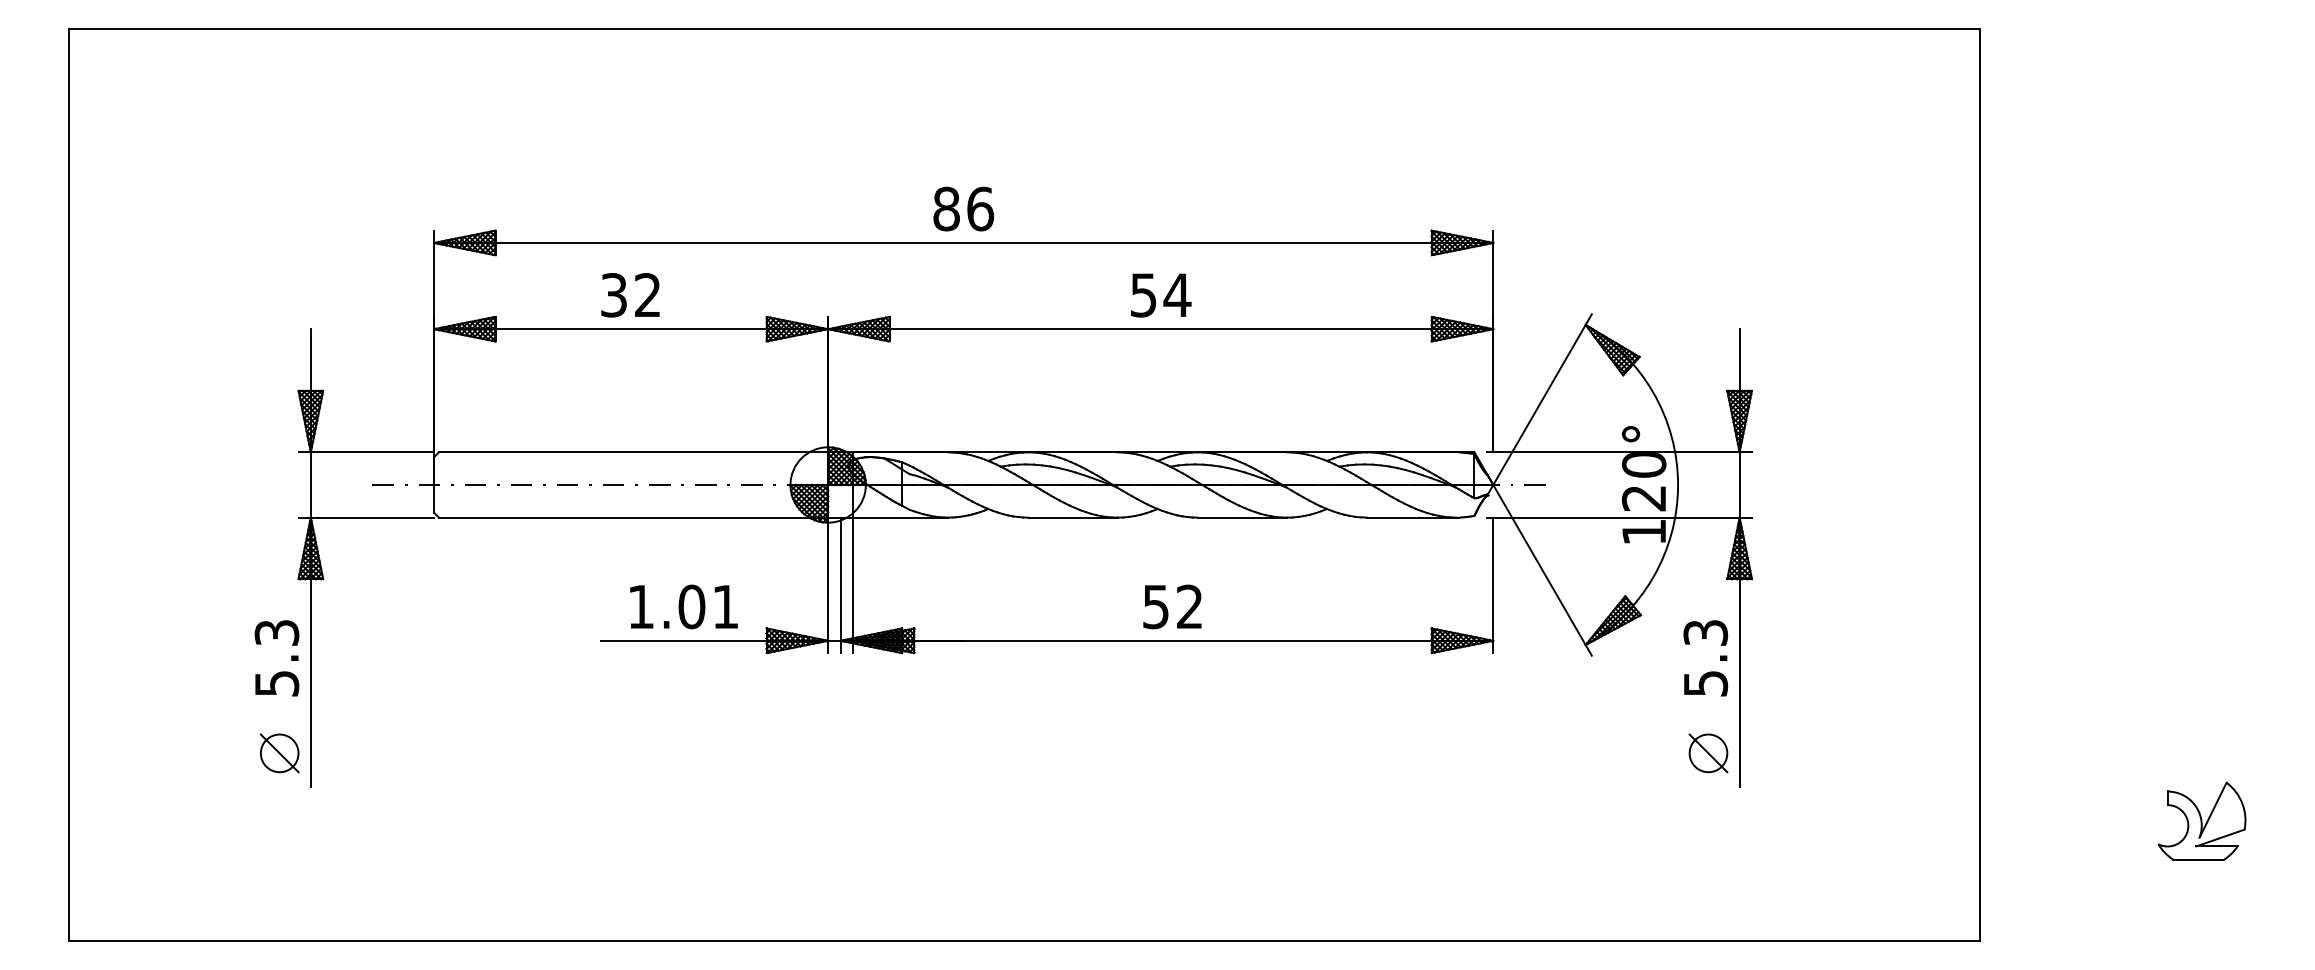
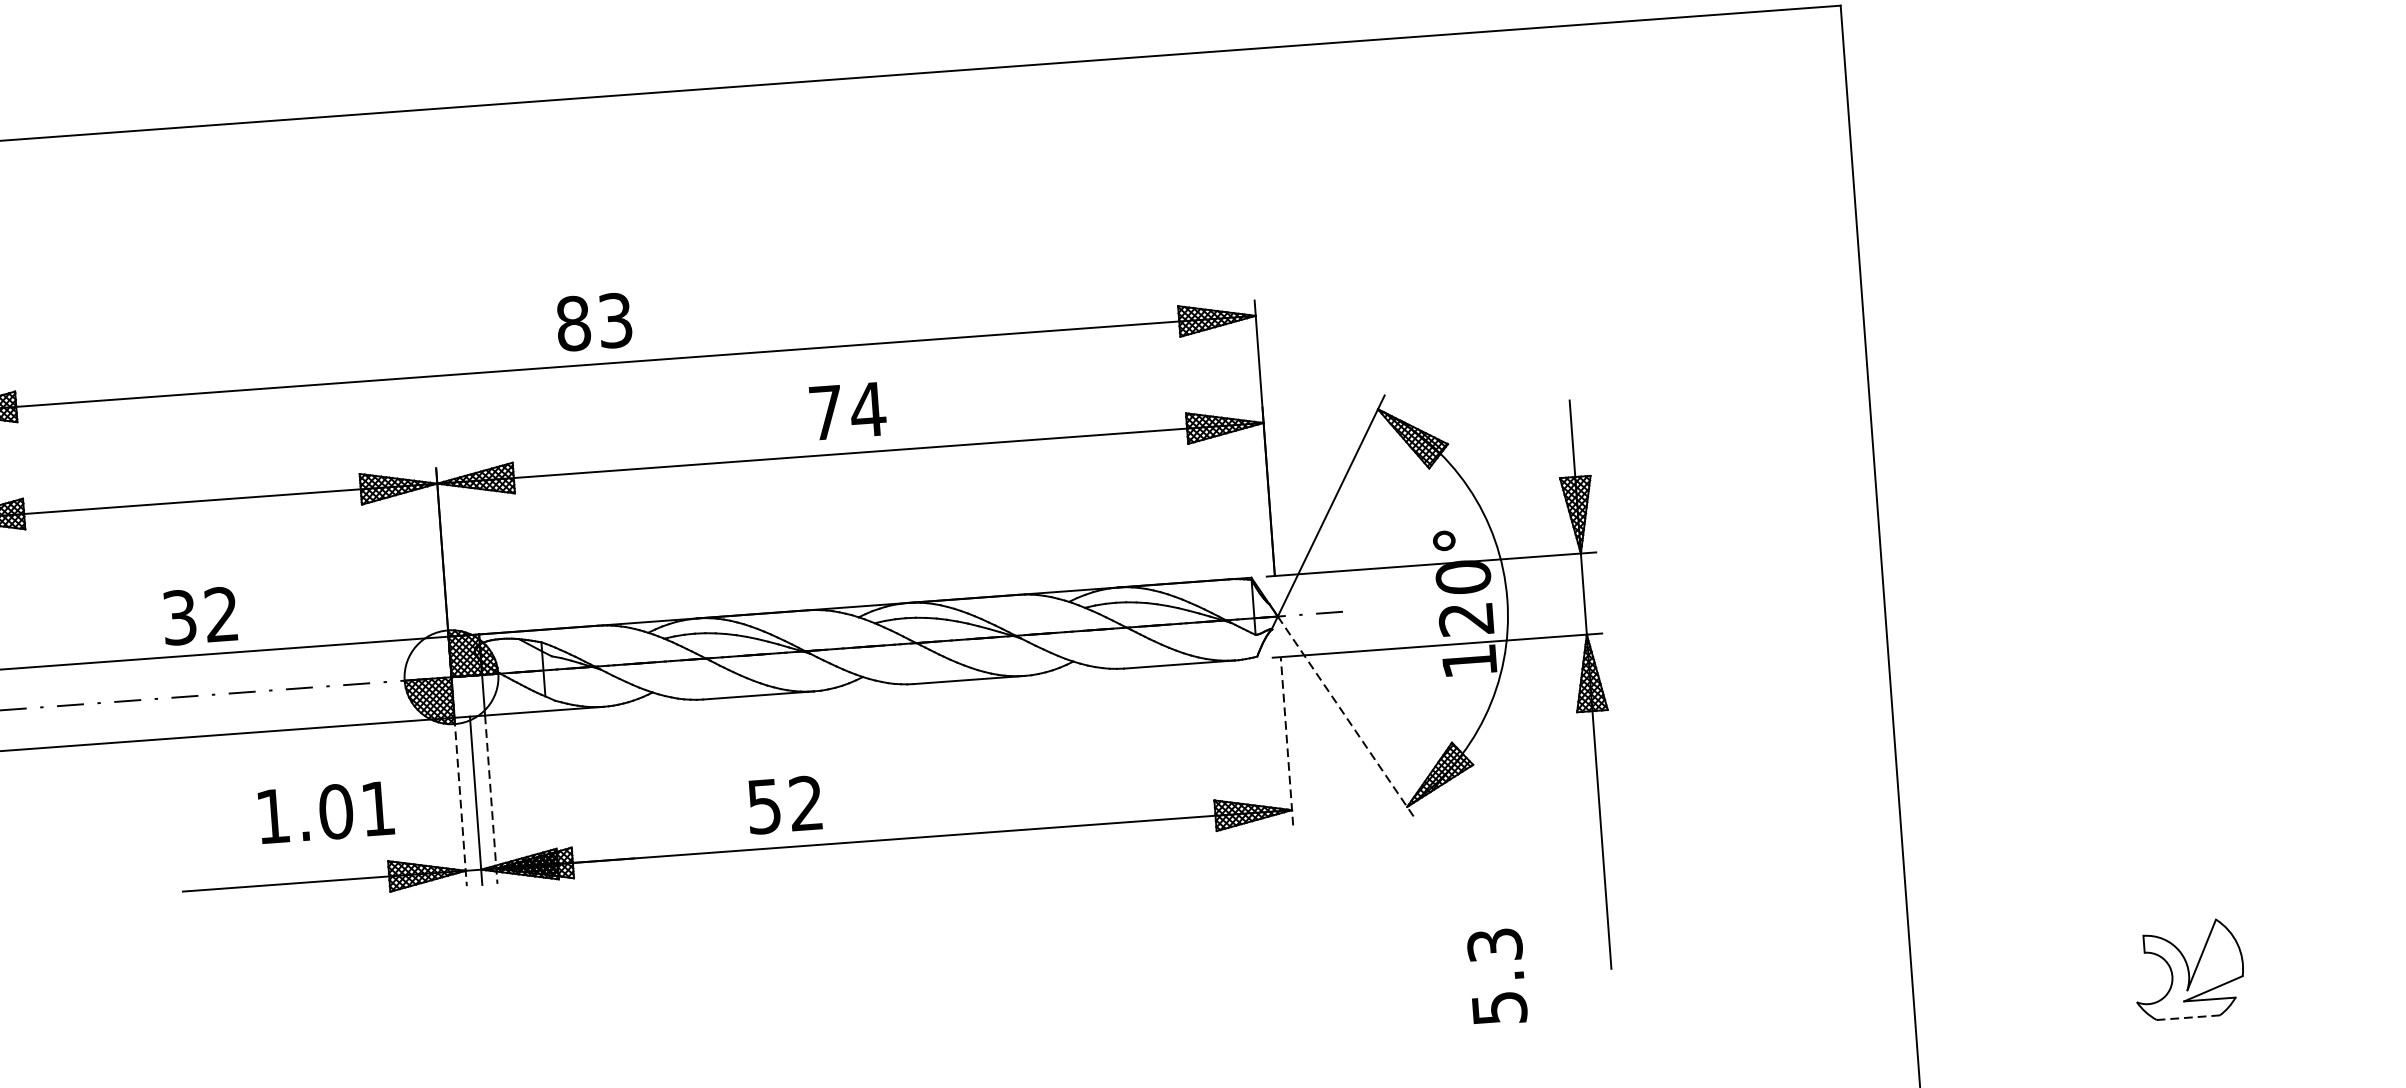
text: (980, 208) -> (615, 319), 86 -> 83
text: (630, 295) -> (200, 616), moved
text: (1143, 295) -> (825, 413), 54 -> 74
line: (1542, 570) -> (1346, 718), solid -> dashed
line: (828, 585) -> (461, 802), solid -> dashed
line: (852, 585) -> (490, 799), solid -> dashed
line: (1493, 585) -> (1287, 741), solid -> dashed
text: (683, 606) -> (325, 812), moved
text: (1172, 606) -> (784, 804), moved
text: (1705, 658) -> (1496, 977), moved
part: (1708, 753) -> (1569, 930), removed
line: (2199, 859) -> (2189, 1017), solid -> dashed

